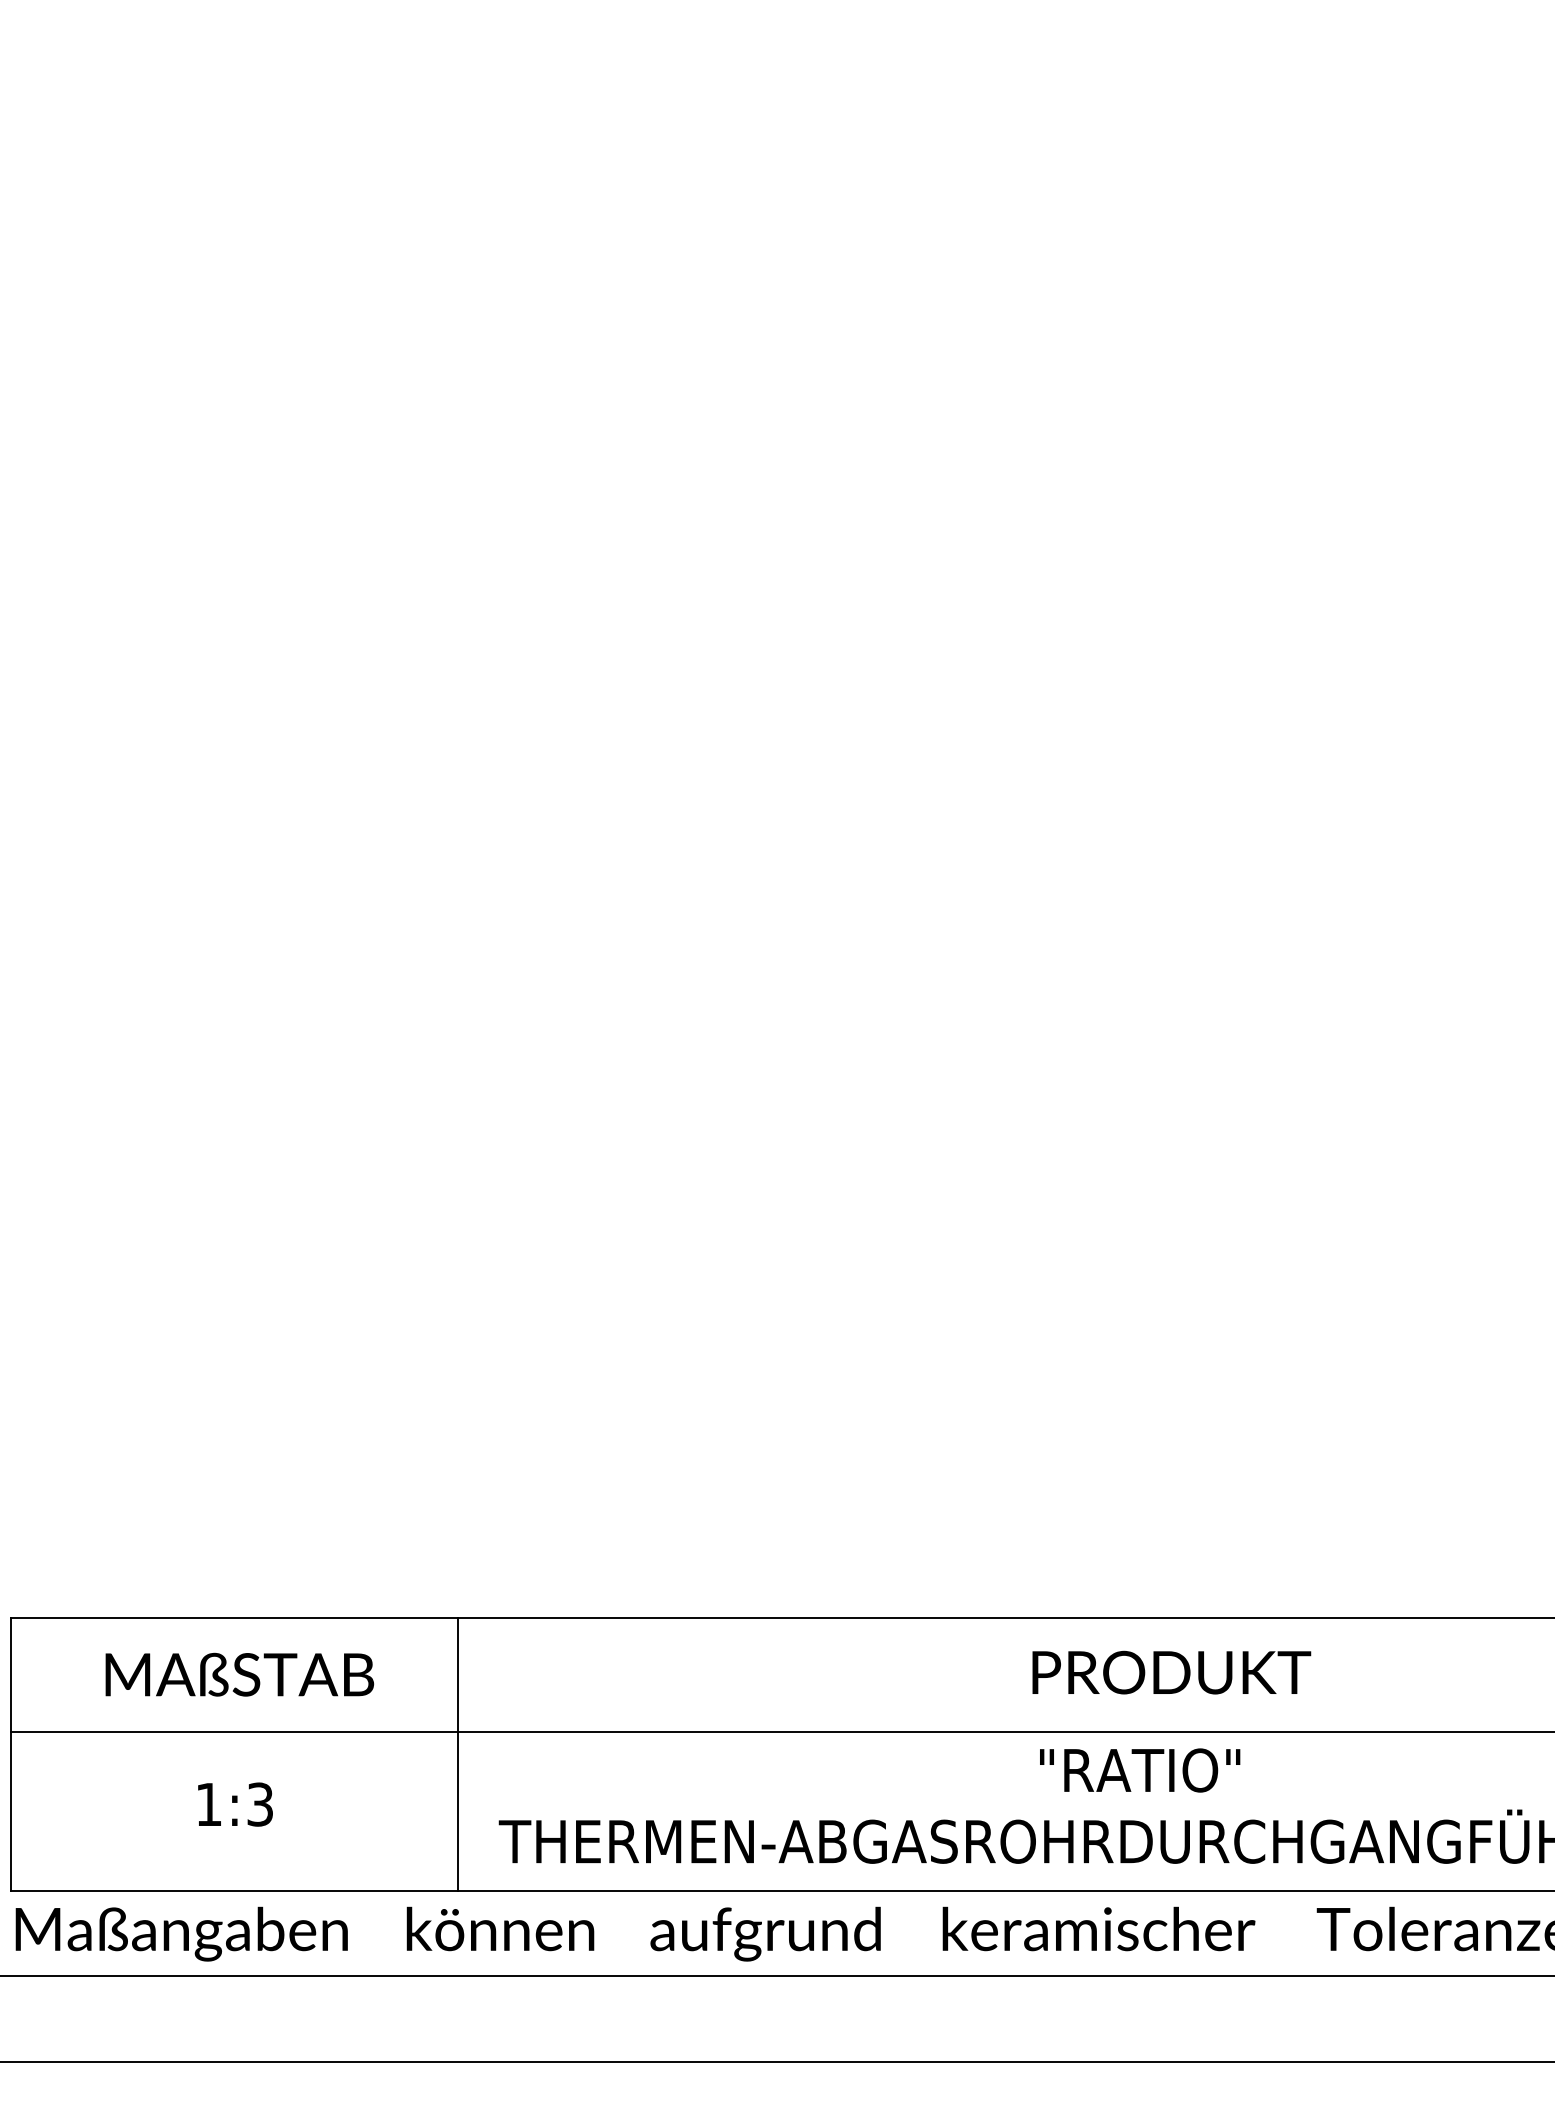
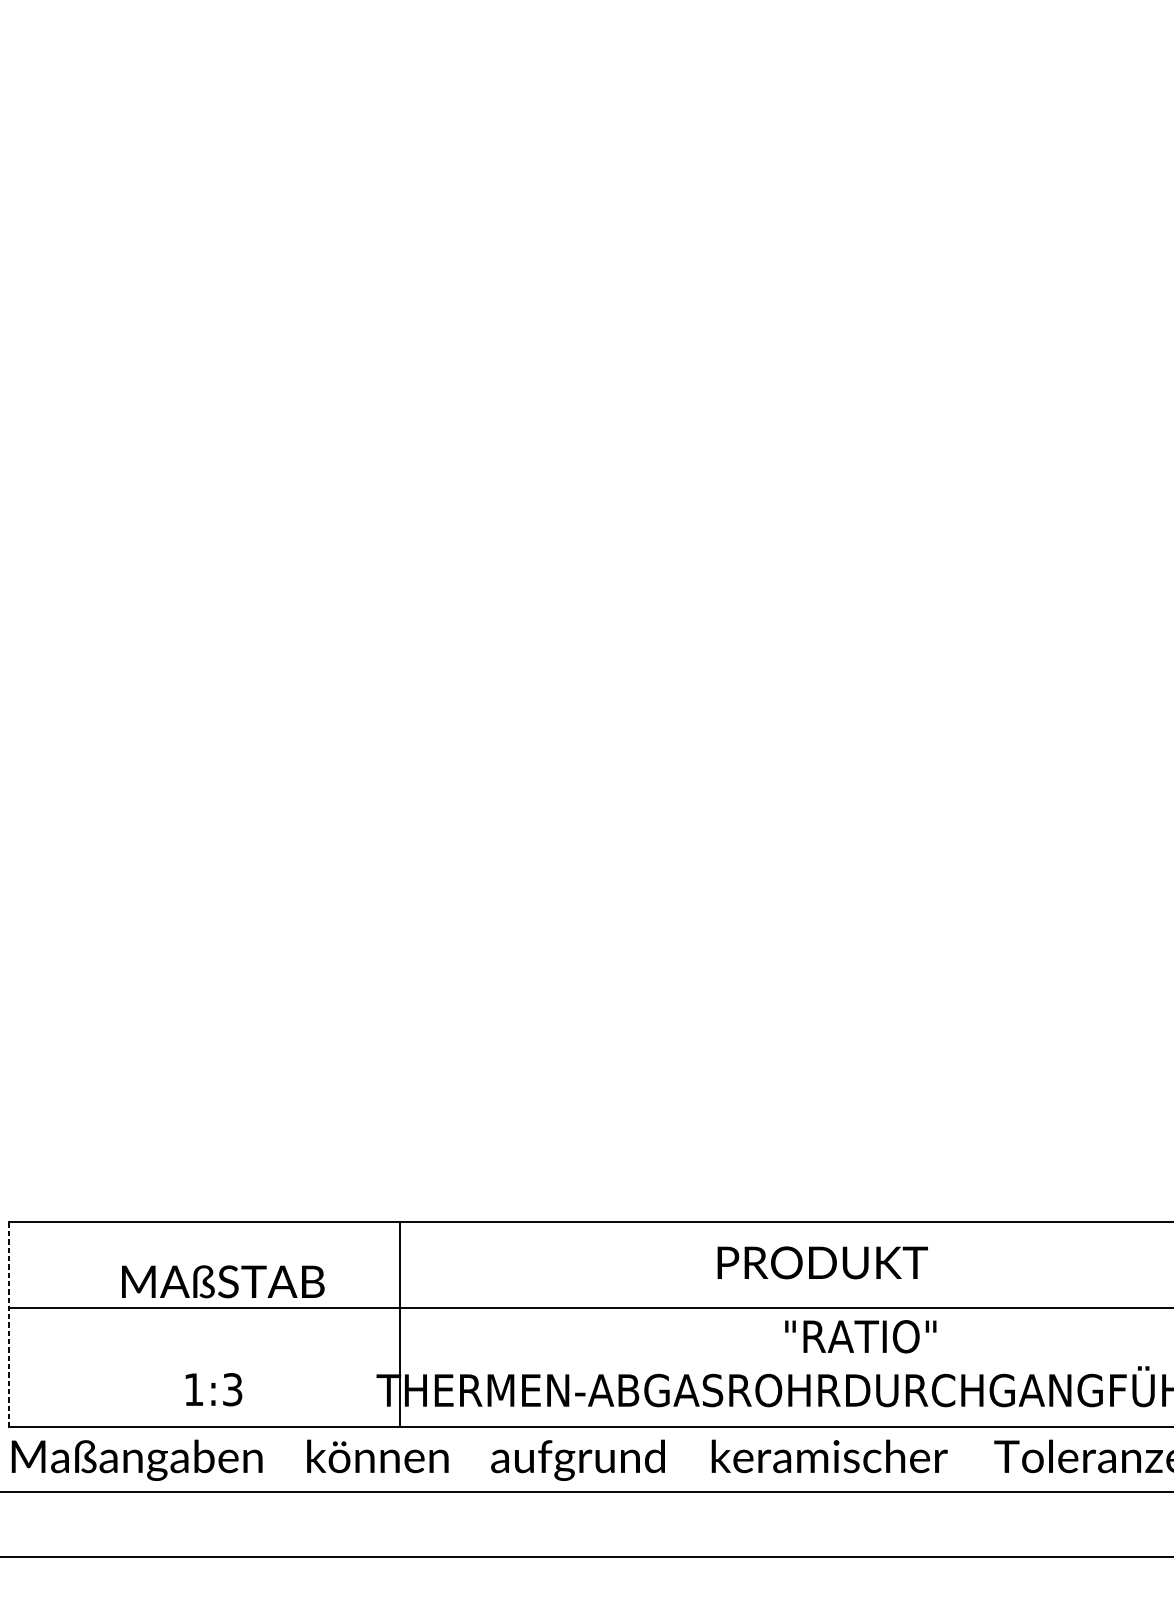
text: (1171, 1672) -> (822, 1262), moved
text: (239, 1674) -> (223, 1281), moved
line: (11, 1753) -> (8, 1323), solid -> dashed
line: (458, 1754) -> (400, 1324), moved
text: (235, 1804) -> (213, 1389), moved

